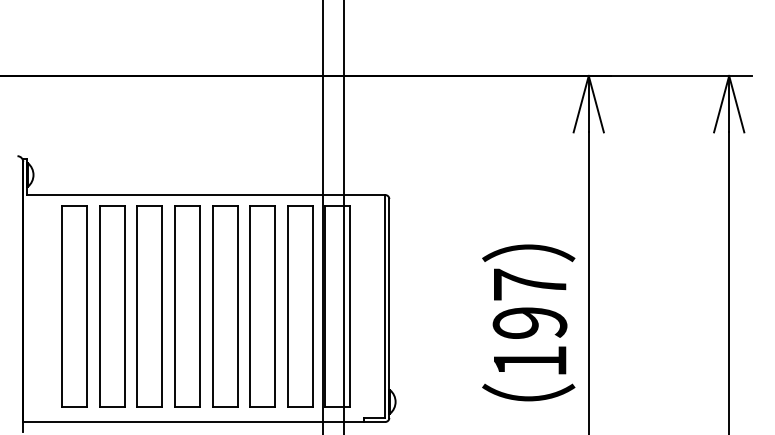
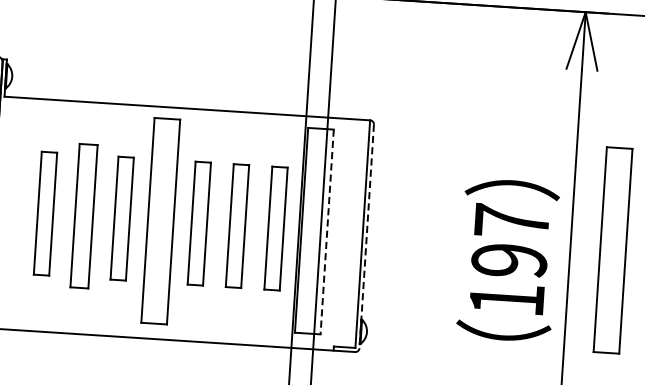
part: (74, 306) -> (45, 213), size x0.6
part: (112, 306) -> (84, 216), size x0.7
part: (149, 306) -> (122, 218), size x0.6
part: (225, 306) -> (199, 223), size x0.6
part: (262, 306) -> (237, 226), size x0.6
part: (300, 306) -> (276, 228), size x0.6
part: (630, 306) -> (613, 250), added
line: (350, 307) -> (327, 232), solid -> dashed
line: (389, 309) -> (366, 237), solid -> dashed

